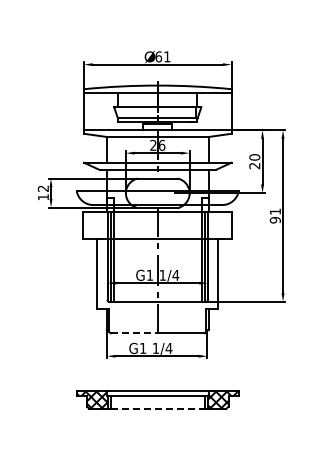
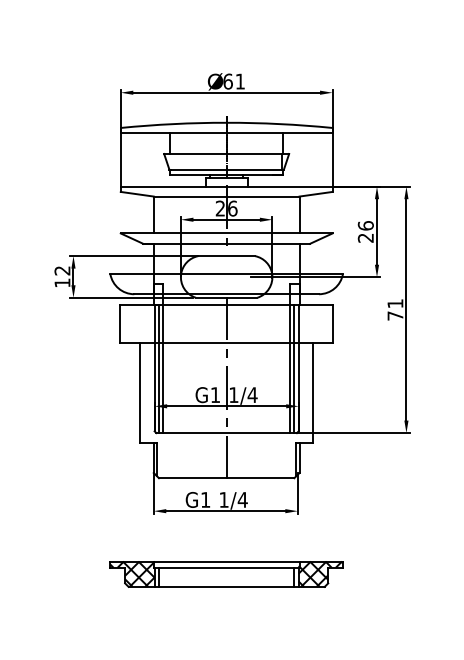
text: (254, 157) -> (365, 225), 20 -> 26
text: (274, 220) -> (394, 316), 91 -> 71
line: (134, 333) -> (193, 478), dashed -> solid
line: (158, 409) -> (227, 587), dashed -> solid

